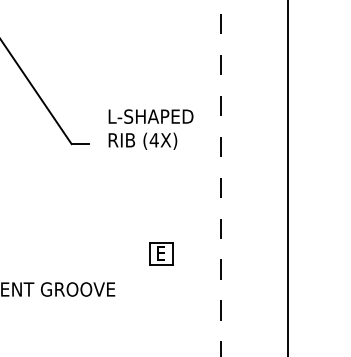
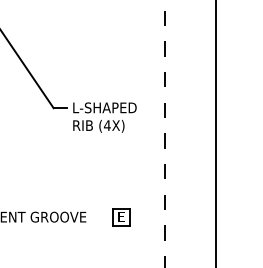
text: (150, 129) -> (104, 117), moved
part: (161, 253) -> (121, 217), moved

